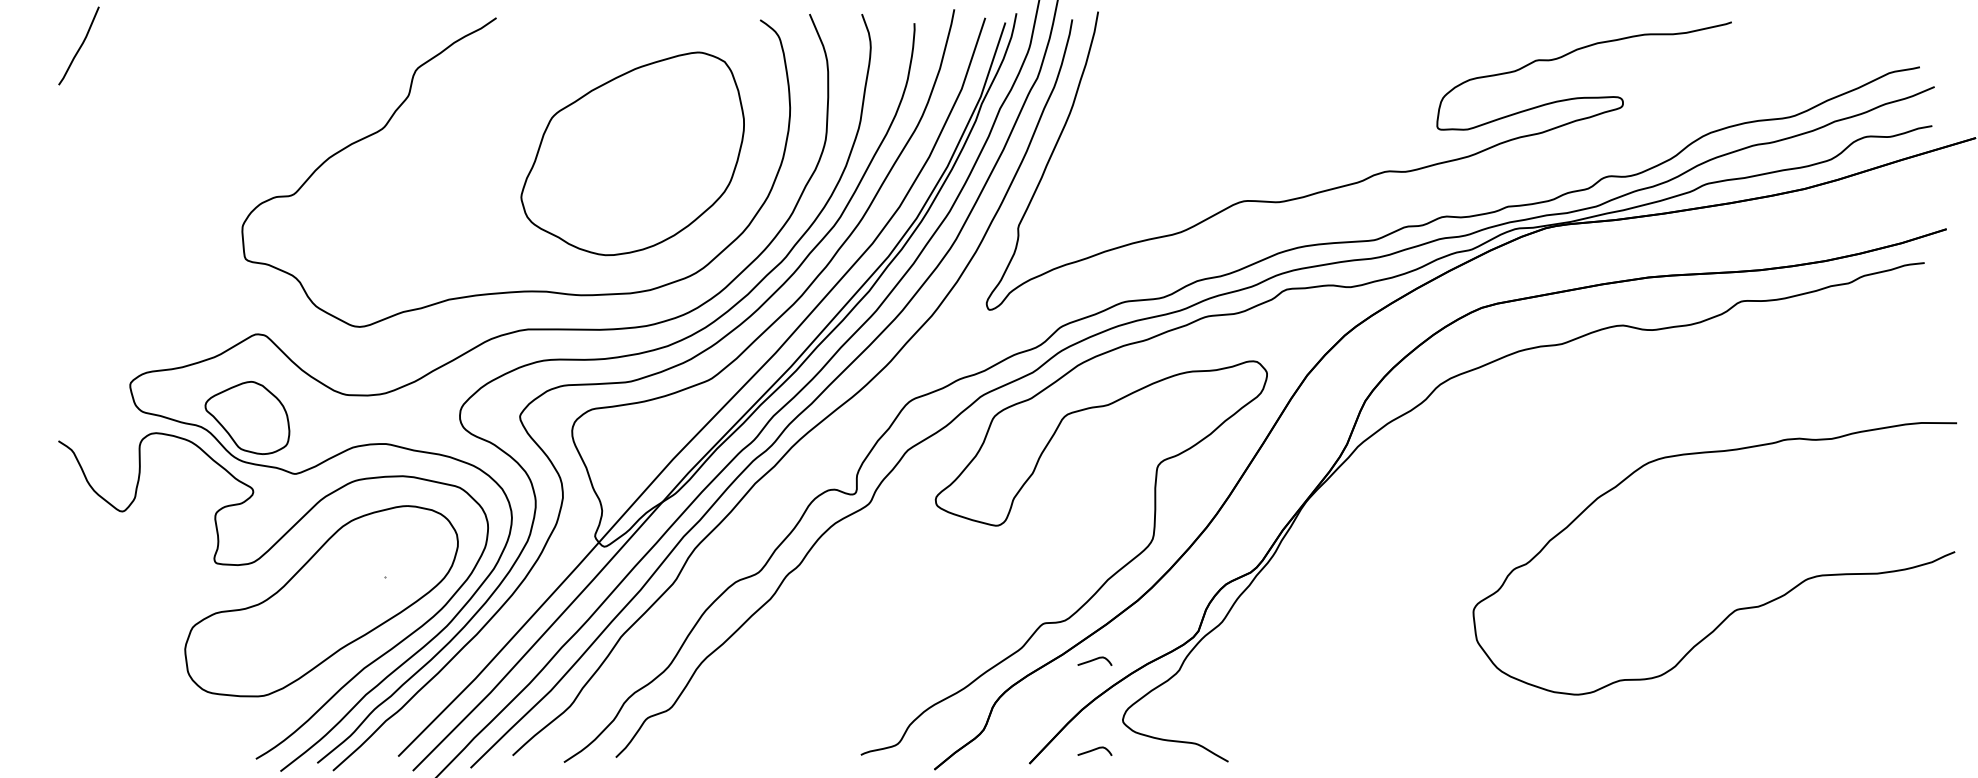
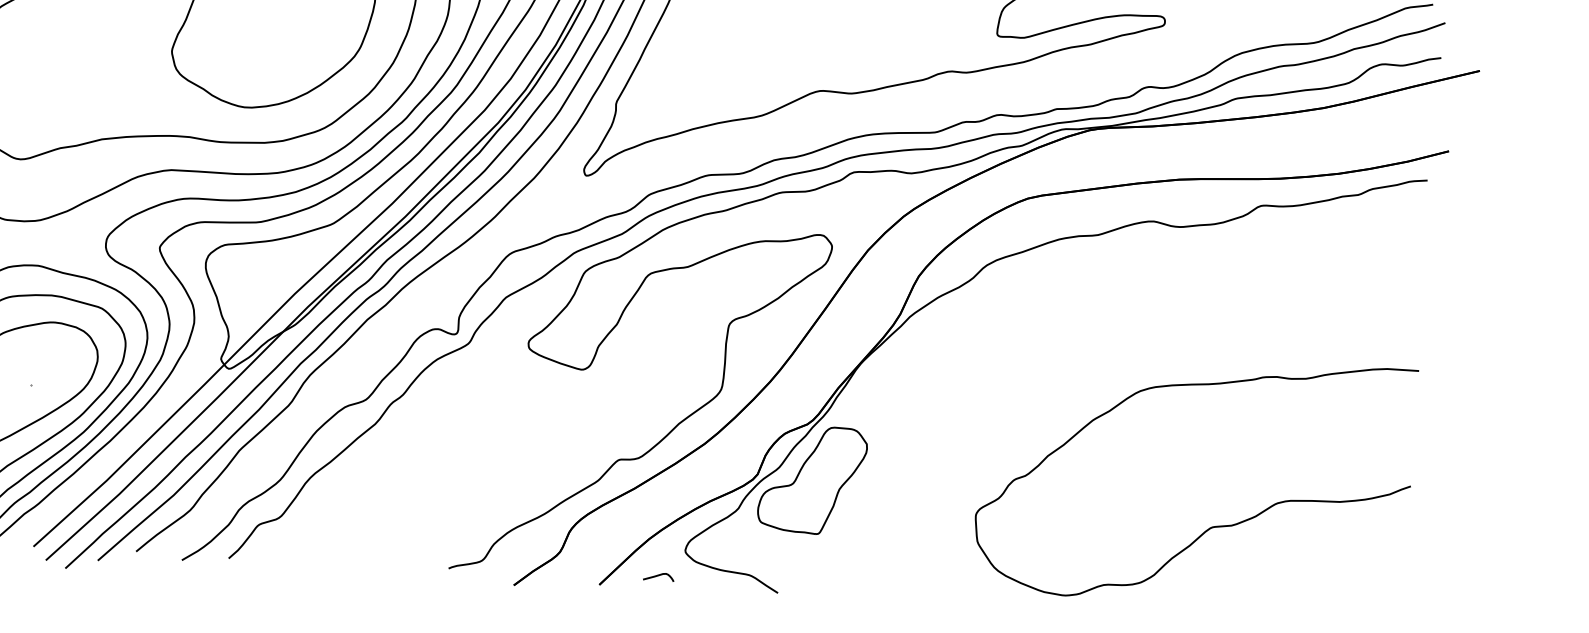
curve: (1737, 608) -> (1212, 526), moved
part: (1259, 633) -> (812, 479), added
curve: (1094, 660) -> (662, 495), removed

